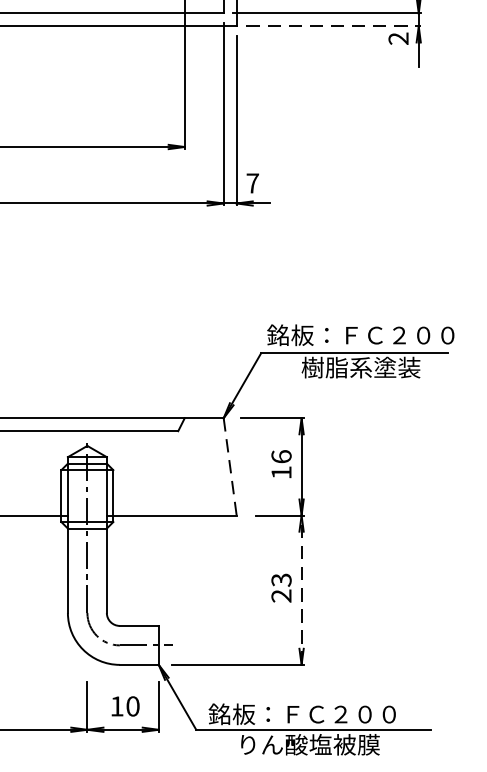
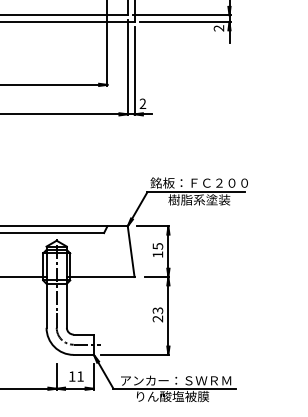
line: (334, 25) -> (185, 21), dashed -> solid
text: (251, 182) -> (142, 103), 7 -> 2
text: (280, 456) -> (157, 246), 16 -> 15
line: (230, 466) -> (131, 251), dashed -> solid
line: (301, 589) -> (168, 315), dashed -> solid
text: (133, 706) -> (80, 376), 10 -> 11
text: (315, 713) -> (175, 380), 銘板：ＦＣ２００ -> アンカー：ＳＷＲＭ

